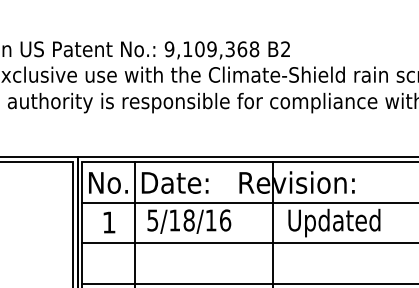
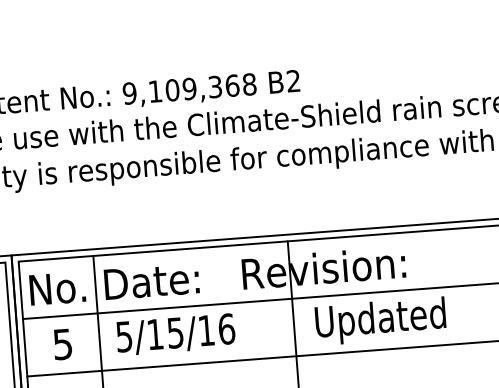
text: (188, 220) -> (174, 333), 5/18/16 -> 5/15/16
text: (108, 222) -> (61, 344), 1 -> 5

